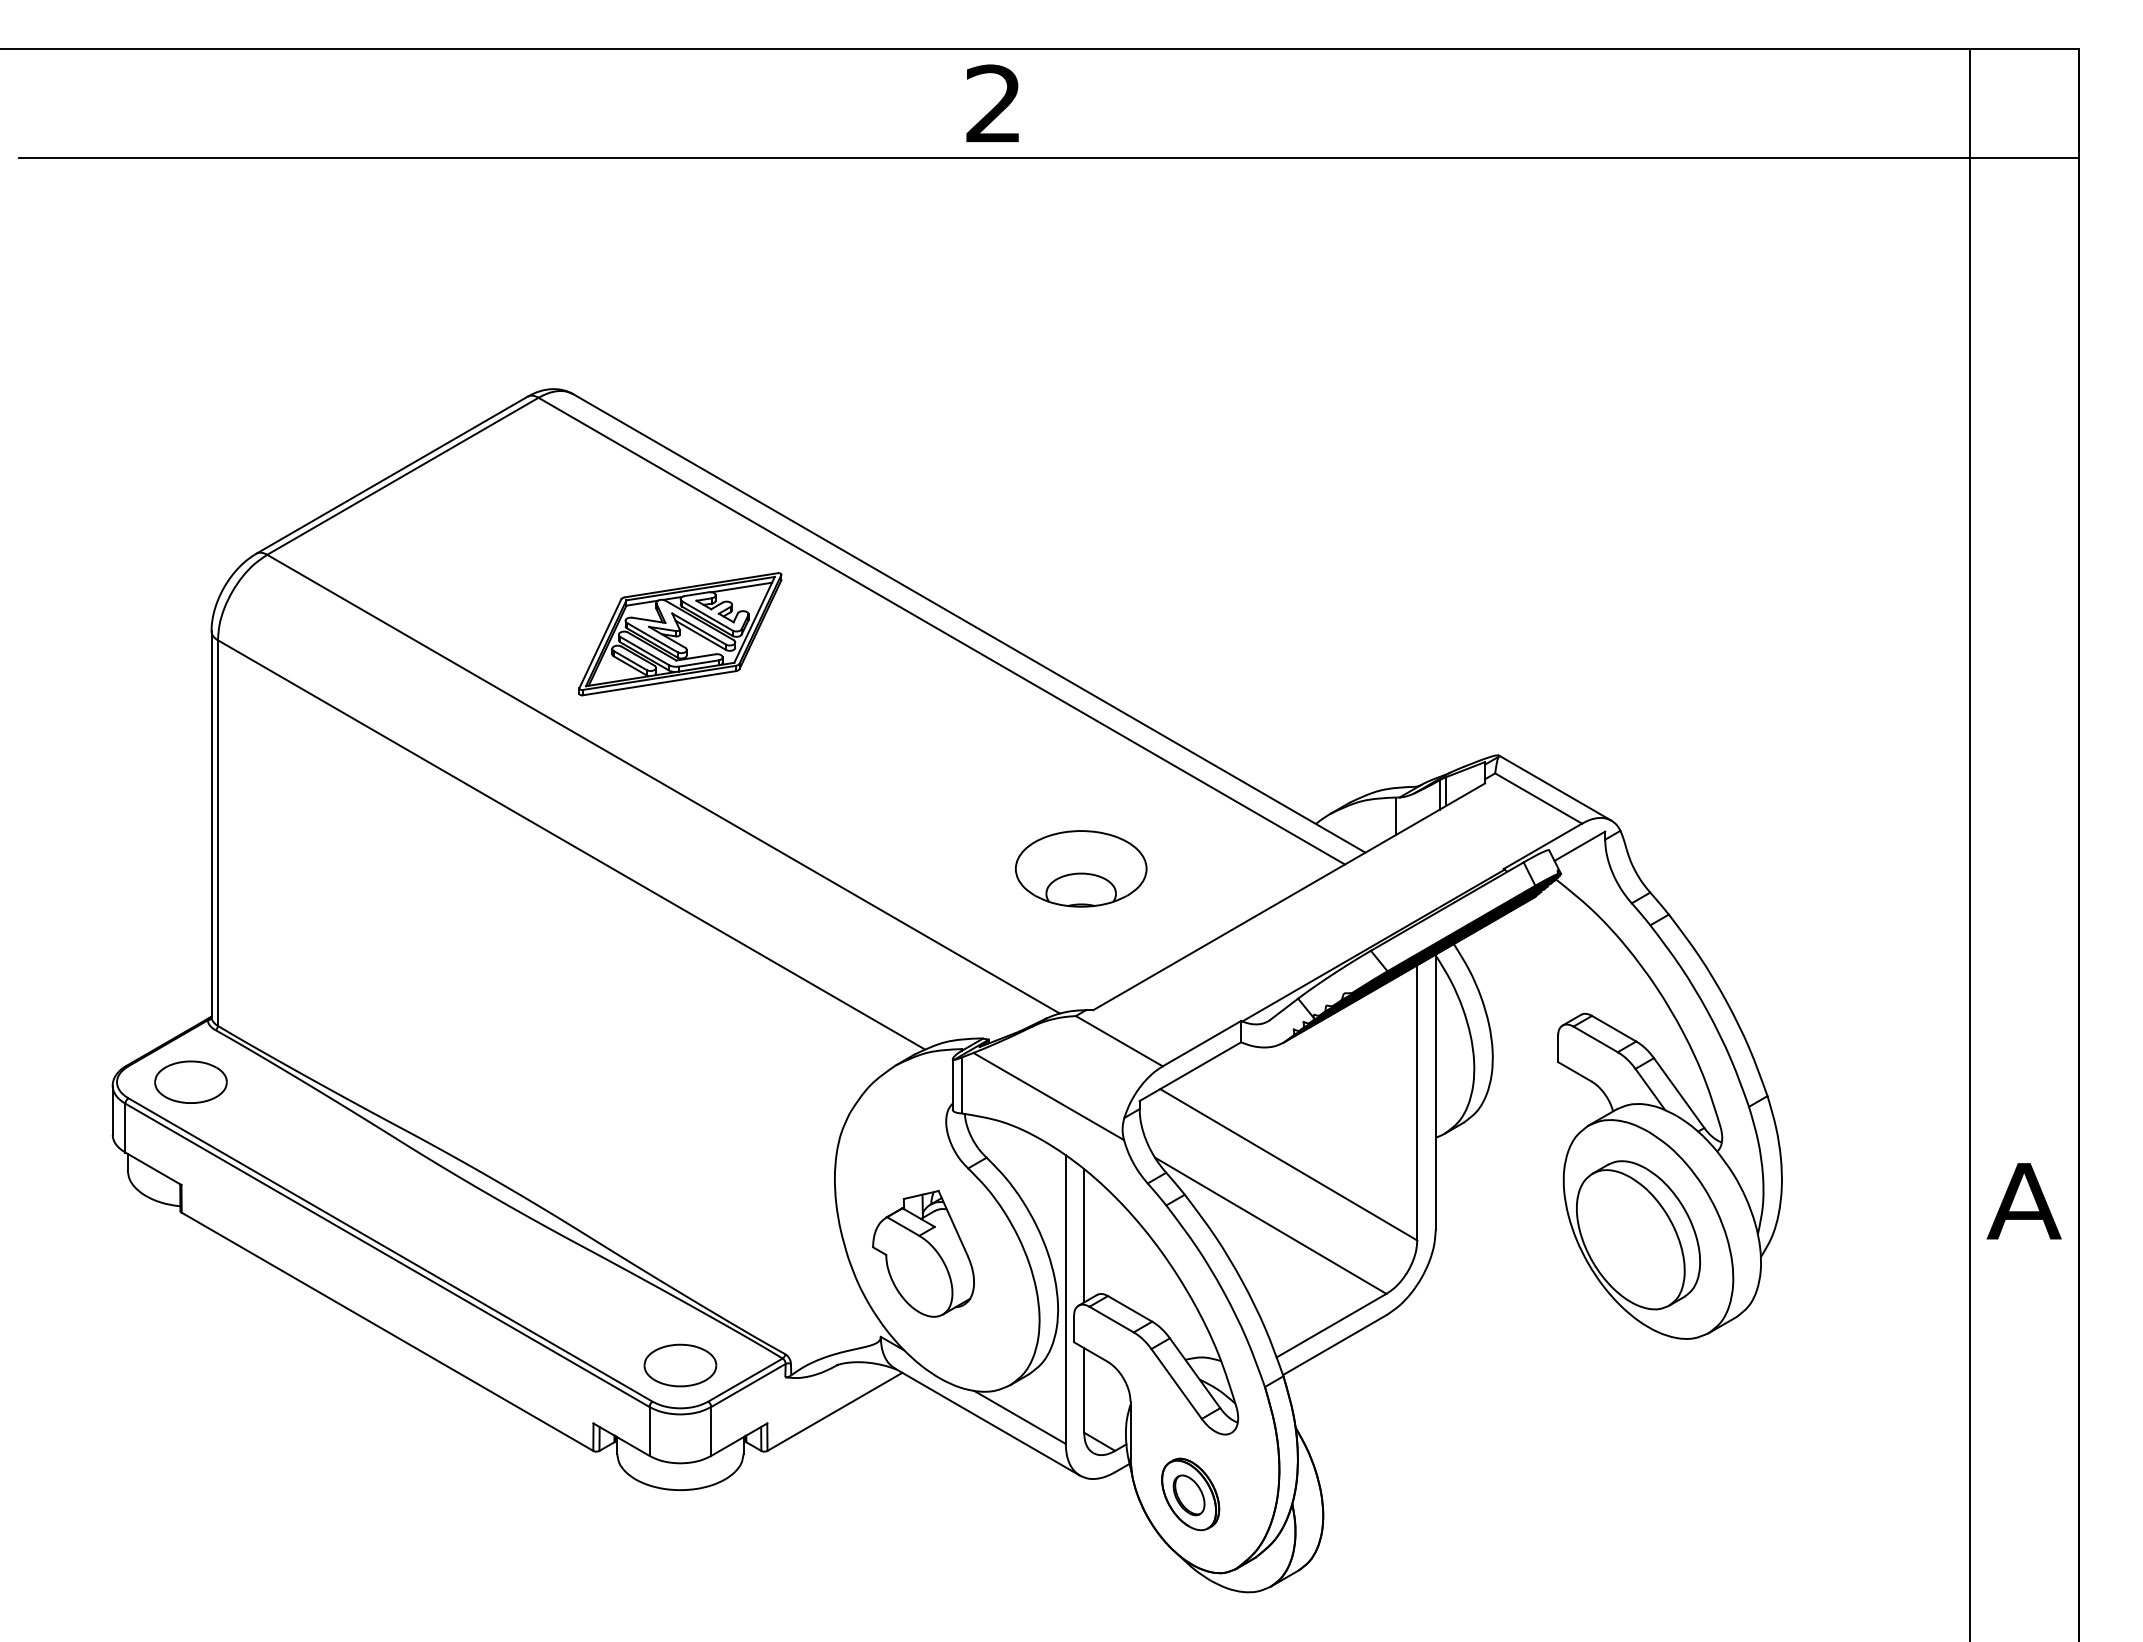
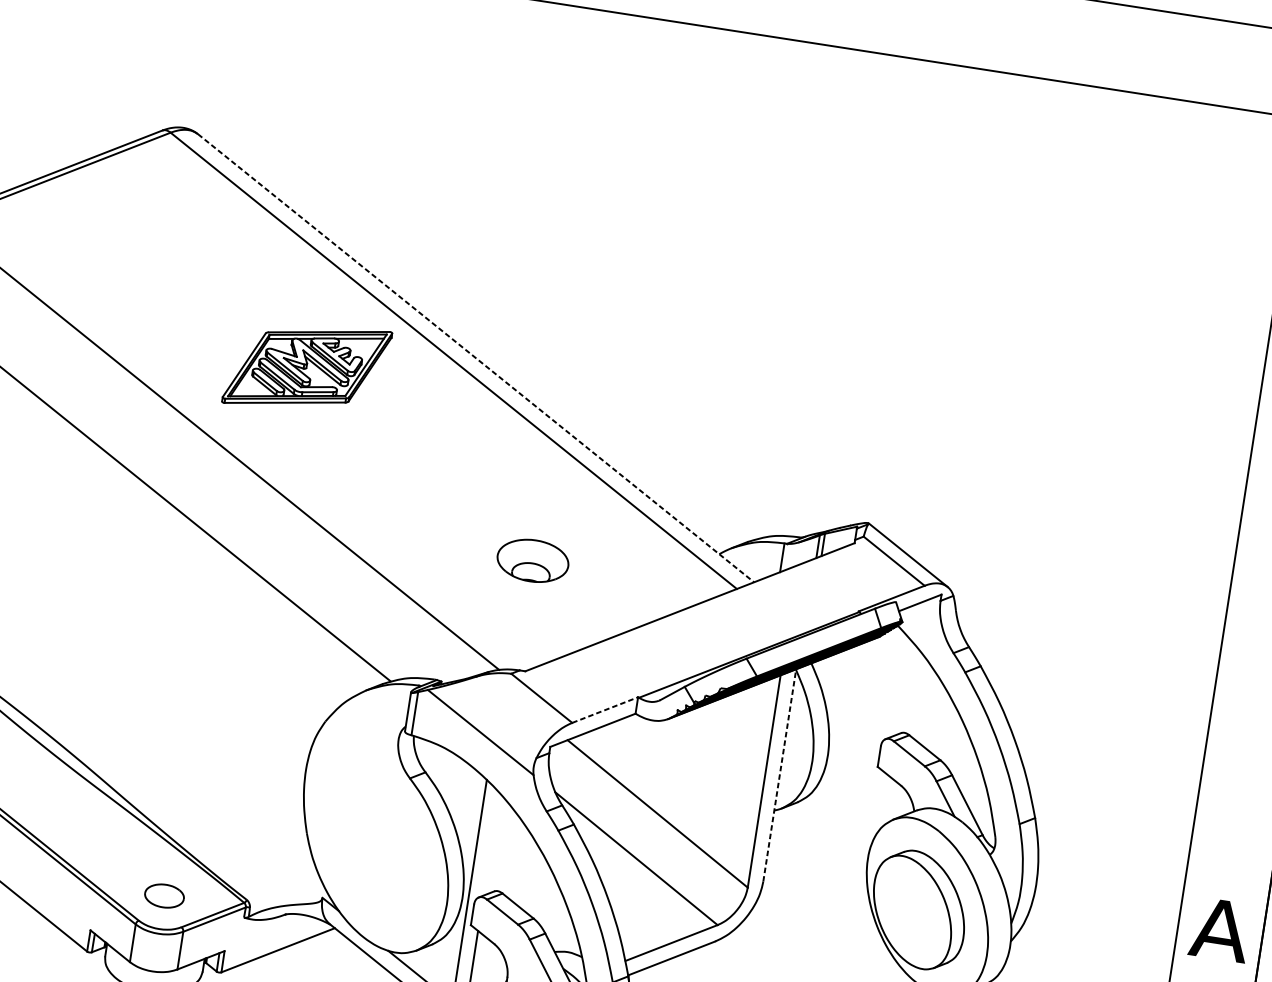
line: (969, 623) -> (476, 358), solid -> dashed
part: (680, 634) -> (307, 367), moved
part: (1081, 868) -> (533, 560), size x0.7
line: (1202, 1043) -> (605, 710), solid -> dashed
line: (1435, 1092) -> (779, 775), solid -> dashed
line: (1084, 1235) -> (491, 844), removed
part: (923, 1253) -> (365, 838), removed
part: (680, 1365) -> (164, 896), size x0.7

